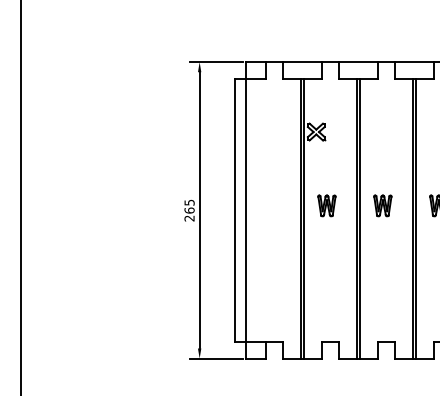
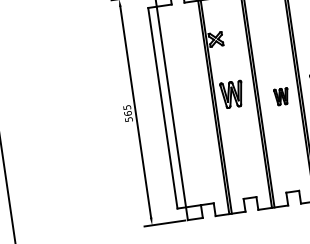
part: (326, 205) -> (231, 94), size x1.6
part: (382, 205) -> (281, 96), moved
text: (189, 218) -> (128, 119), 265 -> 565

